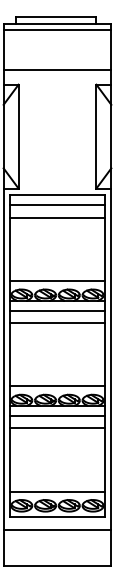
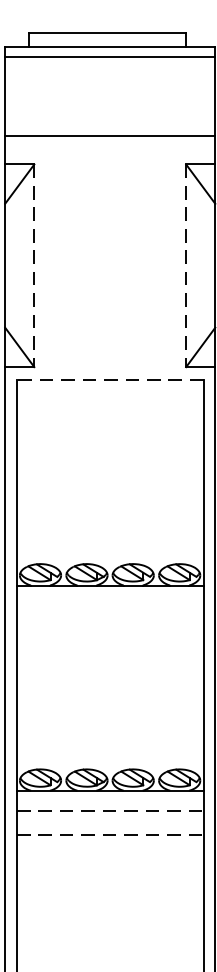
line: (18, 136) -> (34, 265), solid -> dashed
line: (96, 136) -> (186, 265), solid -> dashed
line: (57, 195) -> (110, 380), solid -> dashed
line: (57, 205) -> (110, 400), removed
line: (57, 217) -> (110, 423), removed
line: (57, 281) -> (110, 548), removed
line: (57, 310) -> (110, 604), removed
line: (57, 323) -> (110, 630), removed
line: (57, 386) -> (110, 753), removed
line: (57, 415) -> (110, 809), solid -> dashed
line: (57, 428) -> (110, 835), solid -> dashed
line: (57, 491) -> (110, 958), removed

